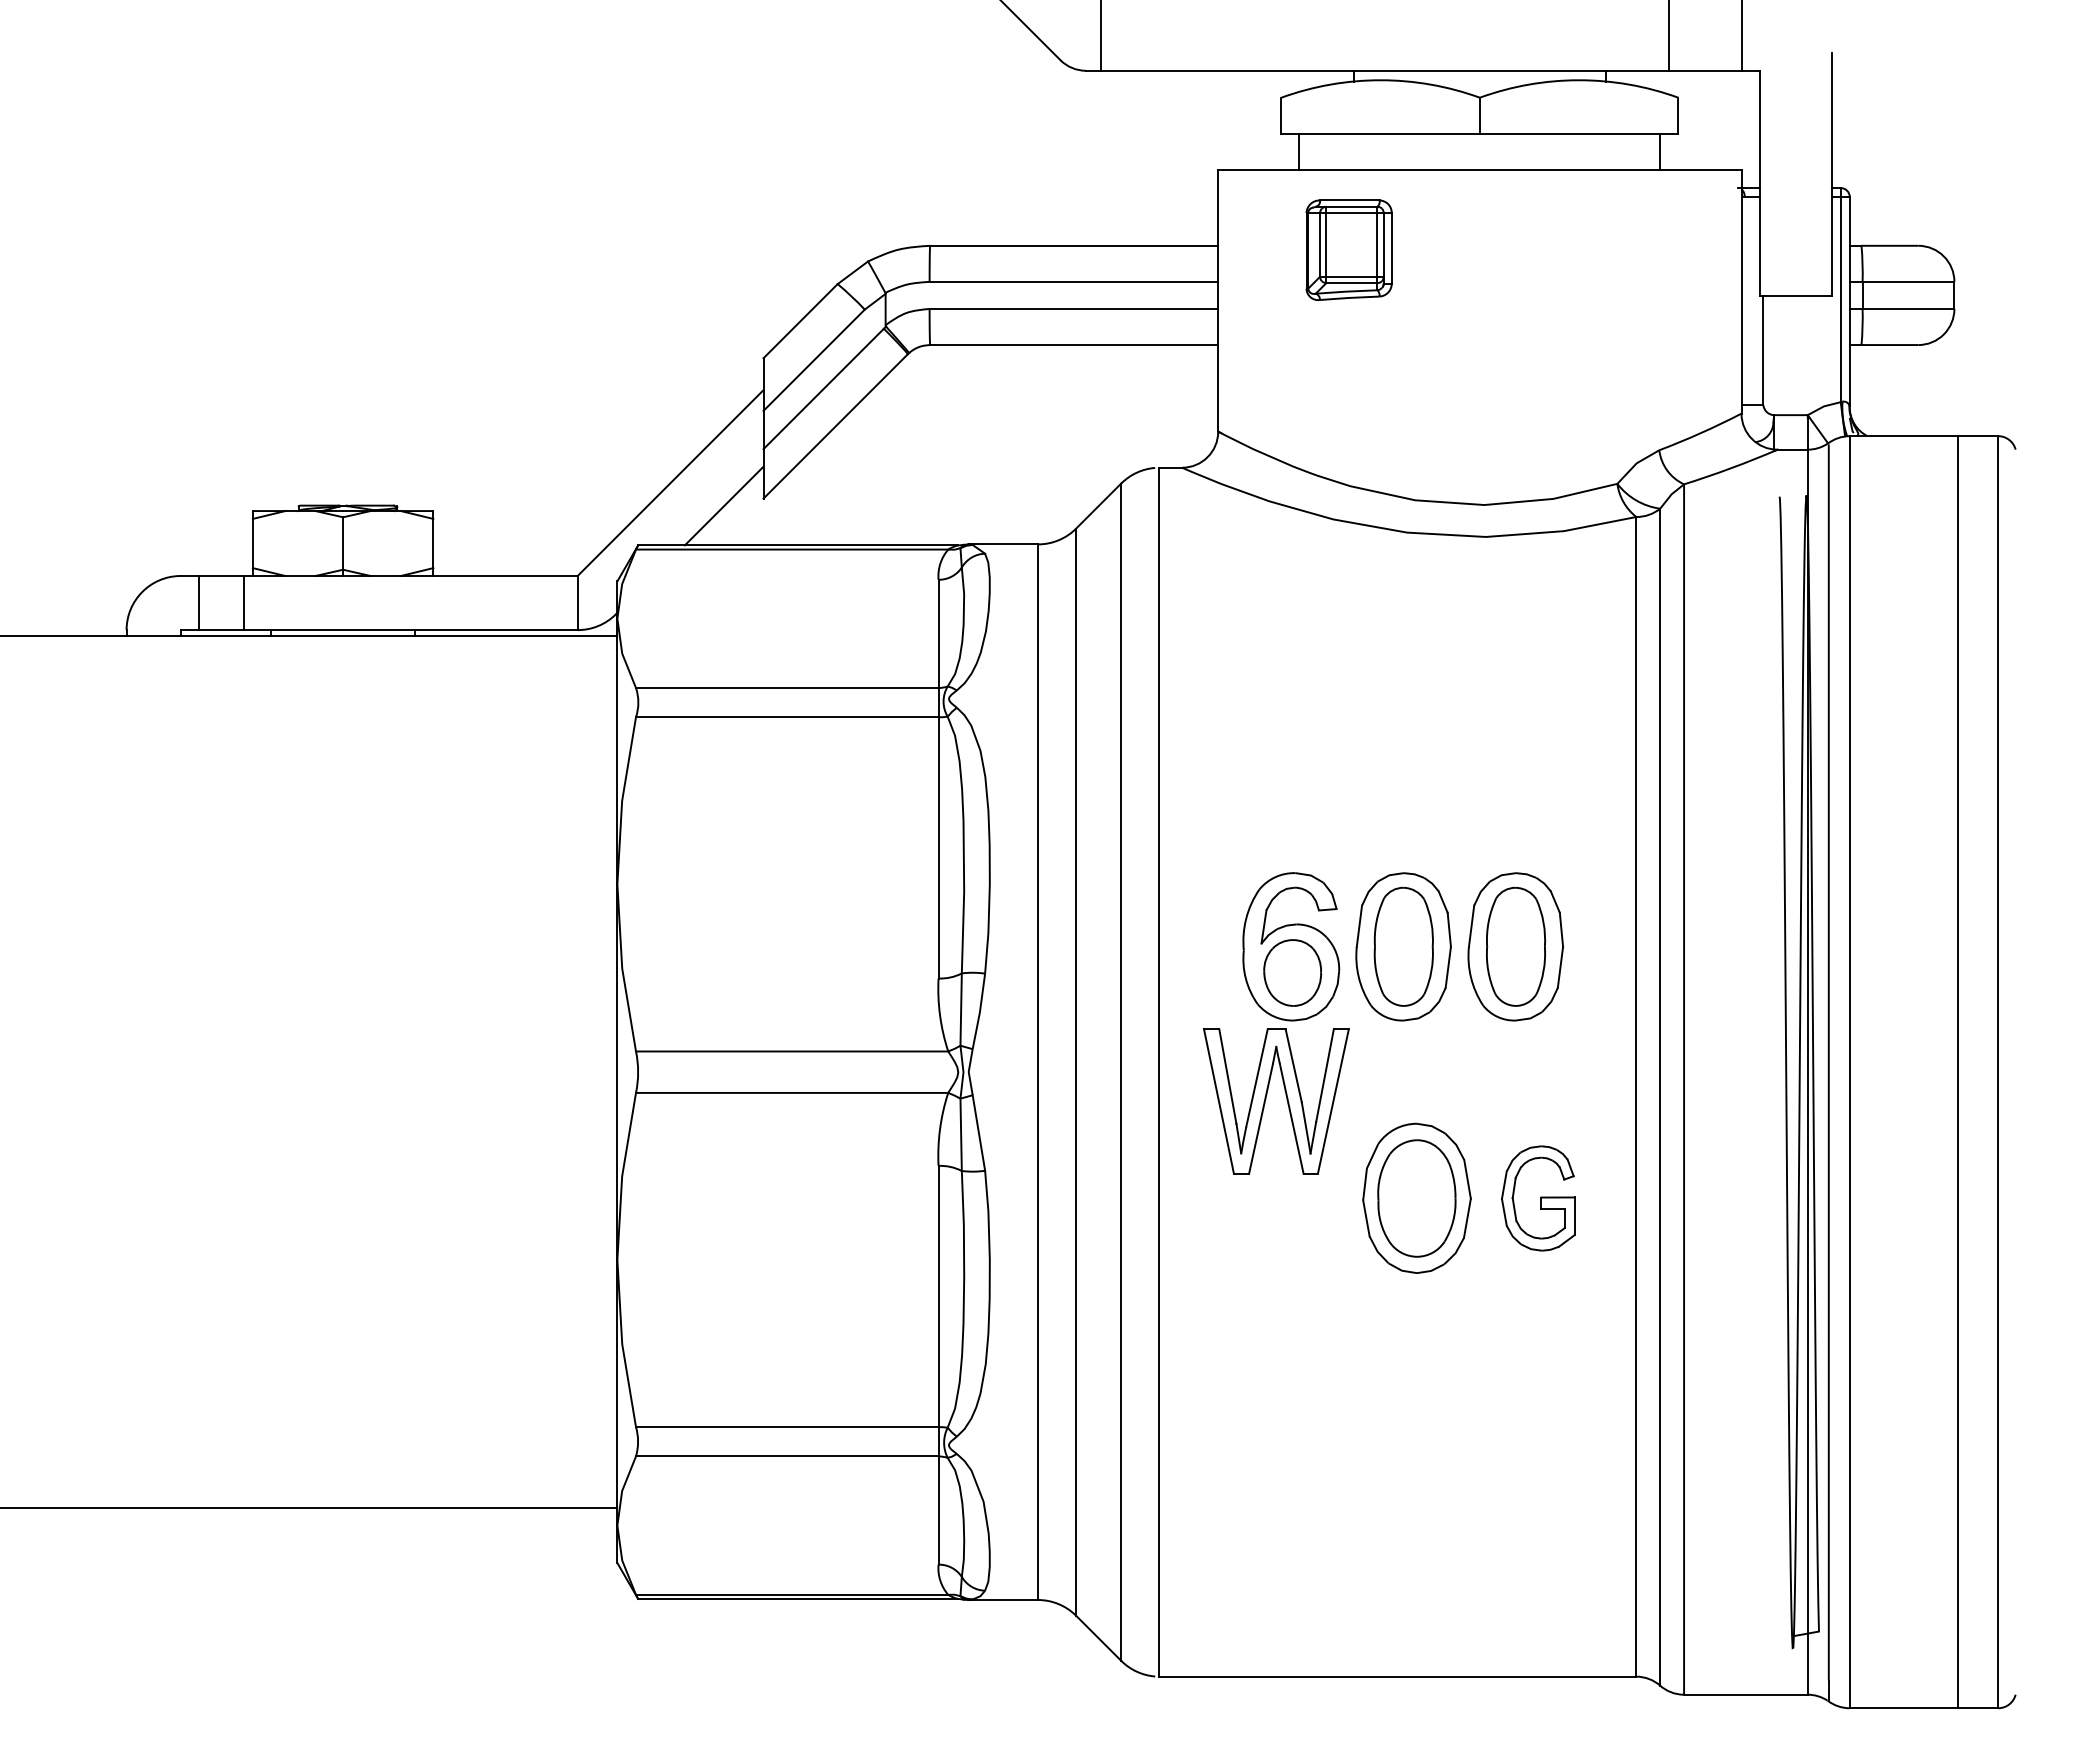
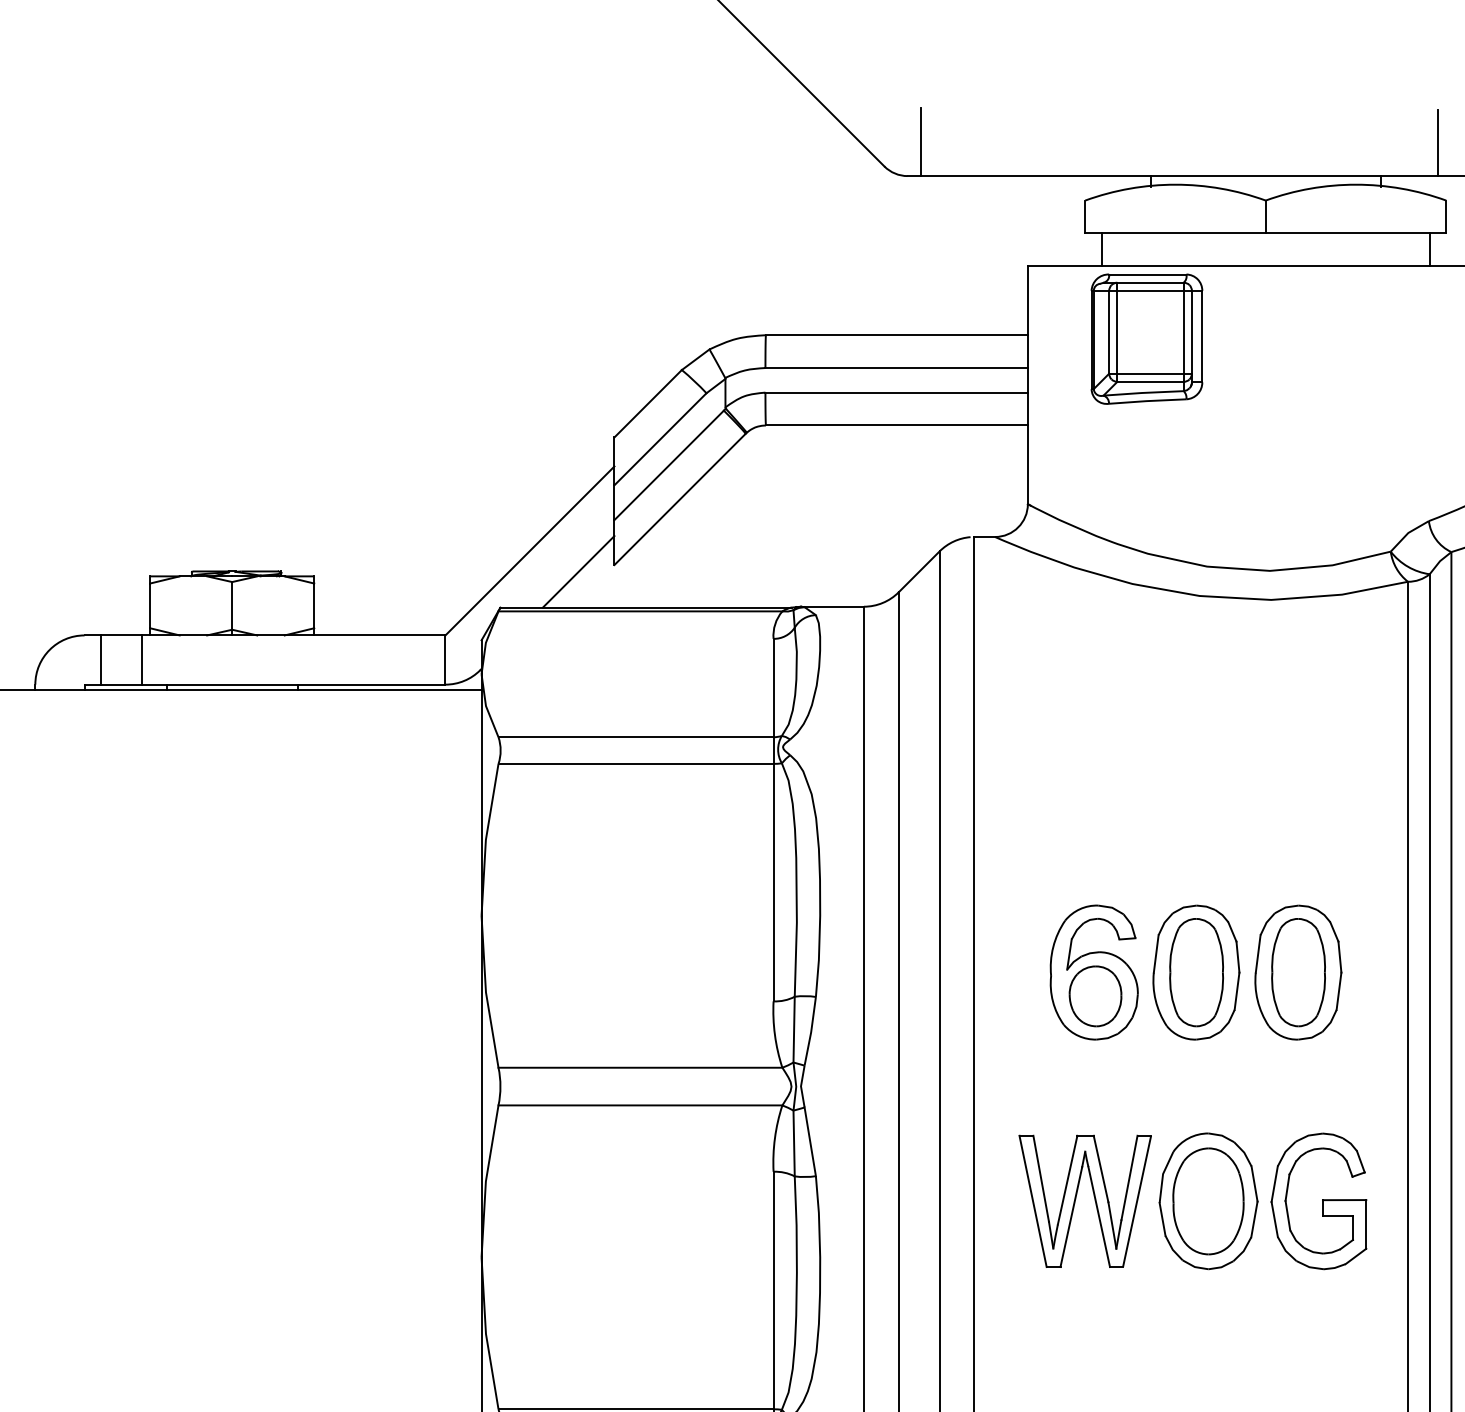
part: (1348, 250) -> (1146, 339), size x1.43
part: (1286, 1100) -> (1094, 1200), moved
part: (1538, 1198) -> (1319, 1201), size x1.43

